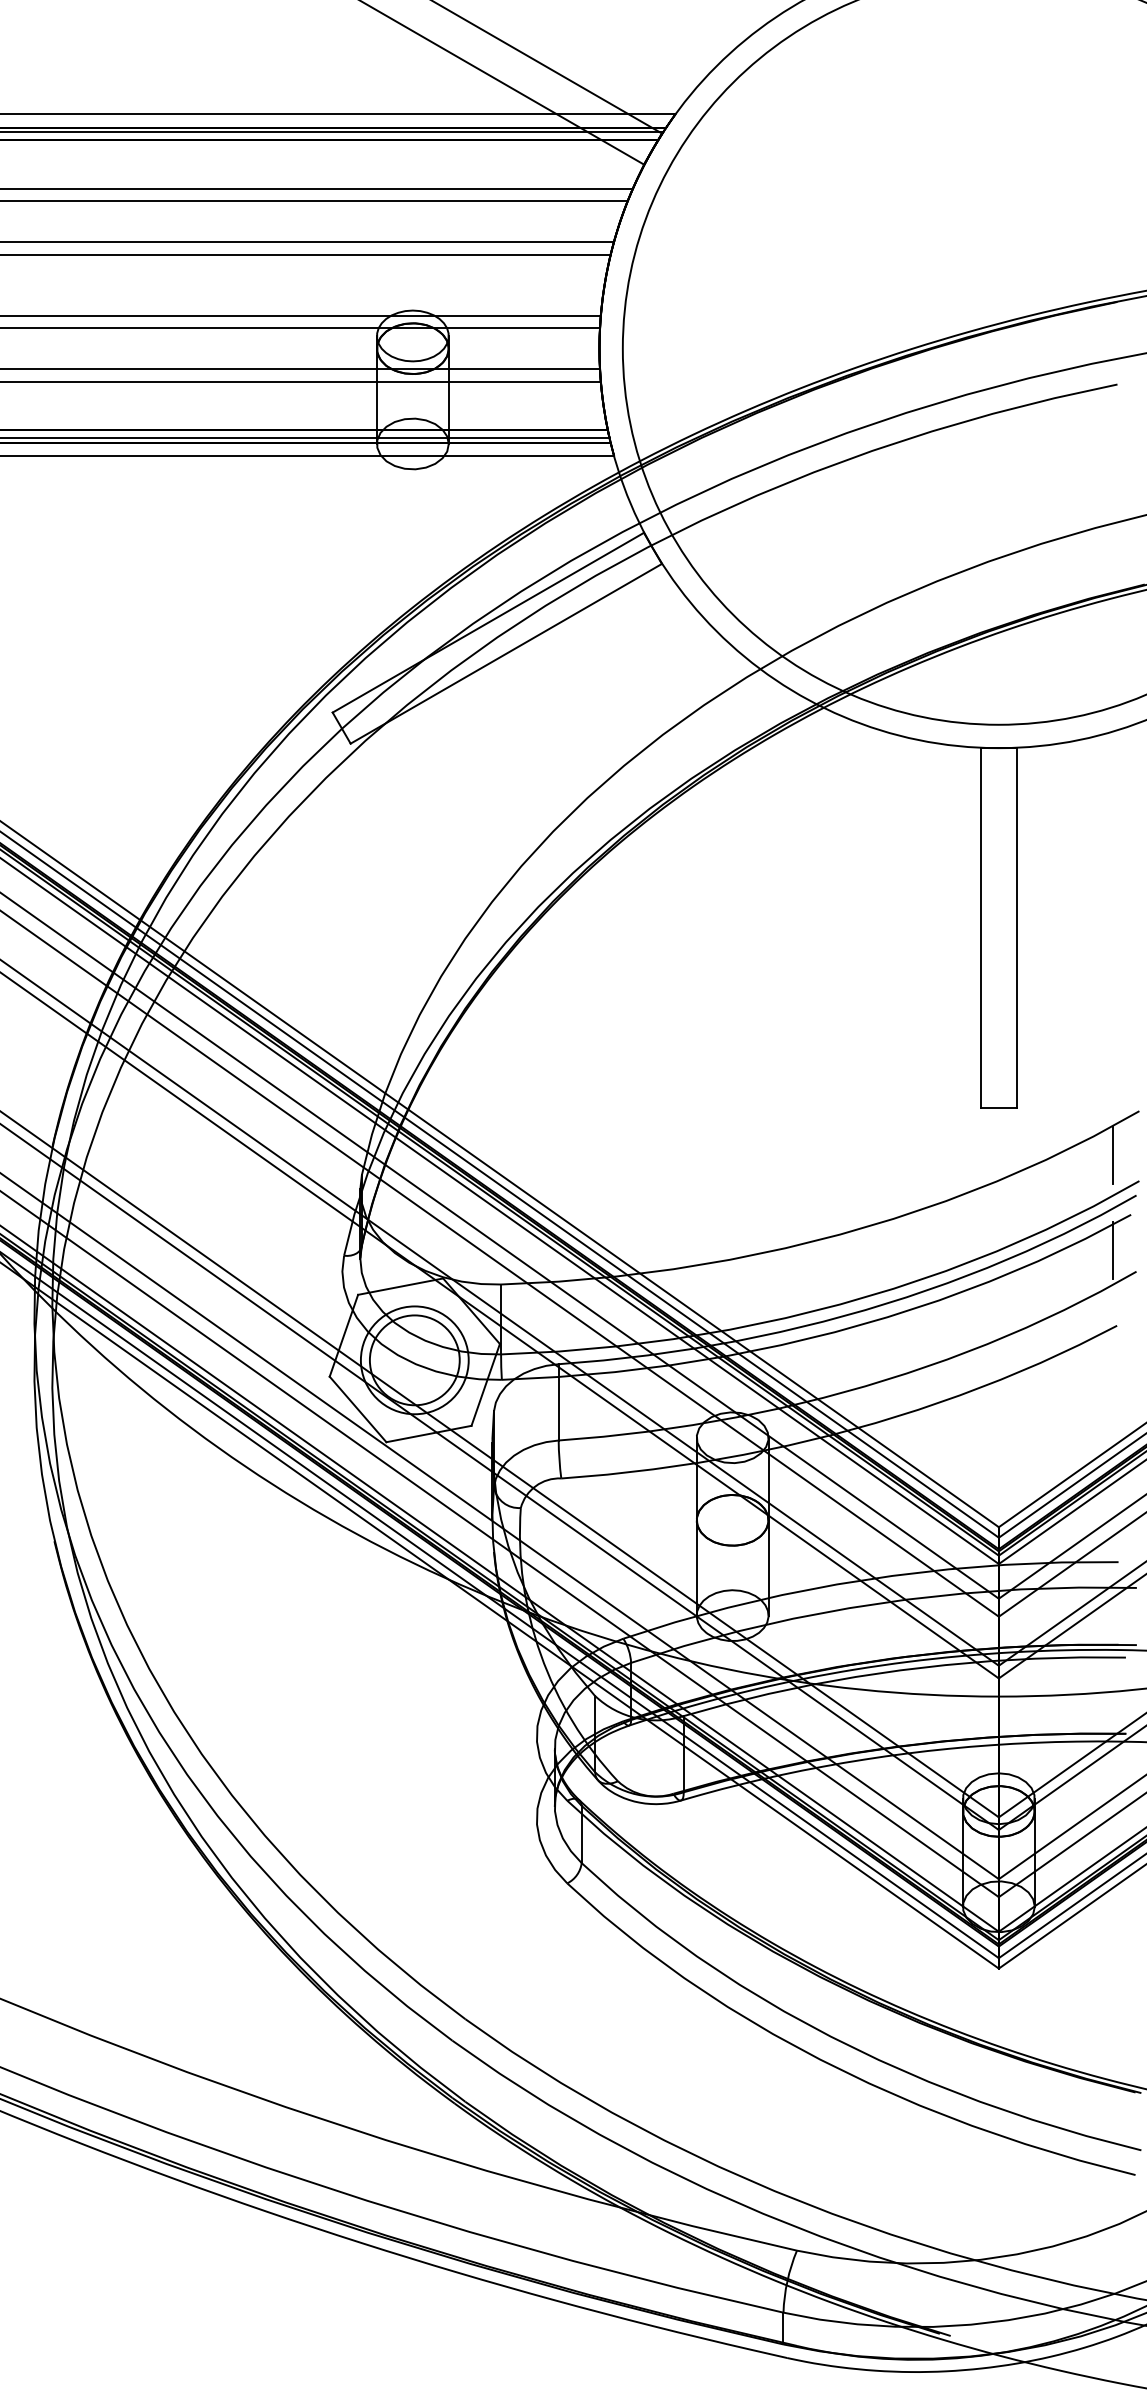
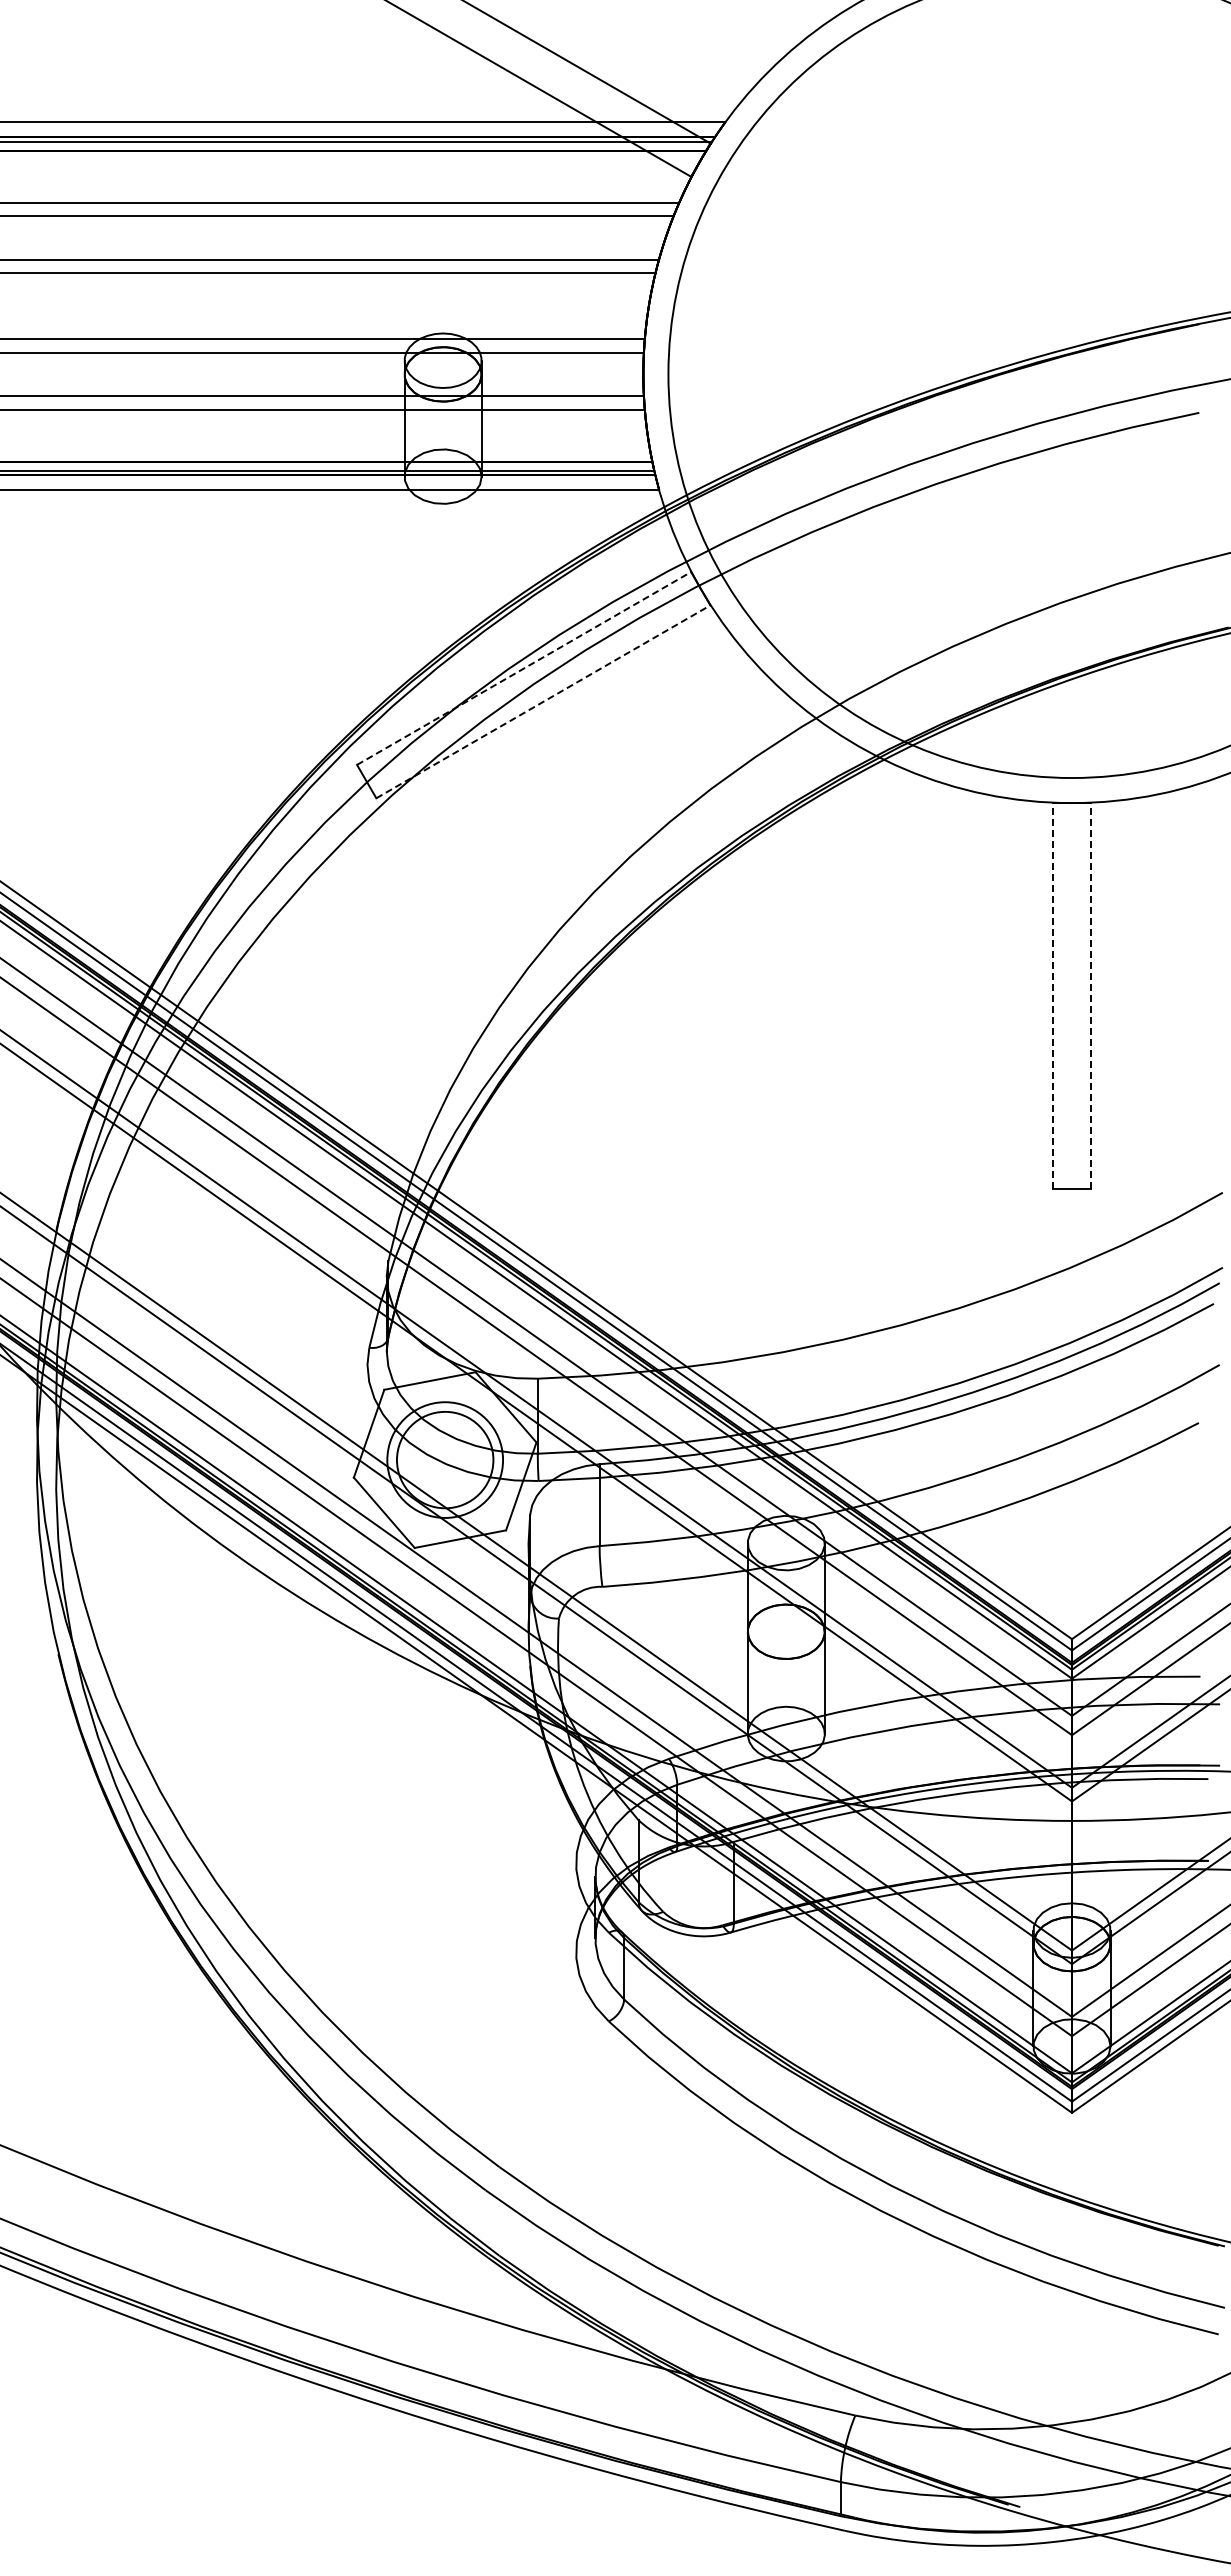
line: (488, 622) -> (524, 668), solid -> dashed
line: (506, 653) -> (543, 701), solid -> dashed
line: (980, 927) -> (1052, 995), solid -> dashed
line: (1017, 927) -> (1091, 995), solid -> dashed
line: (1113, 1154) -> (1194, 1239), removed
line: (1113, 1250) -> (1194, 1342), removed

